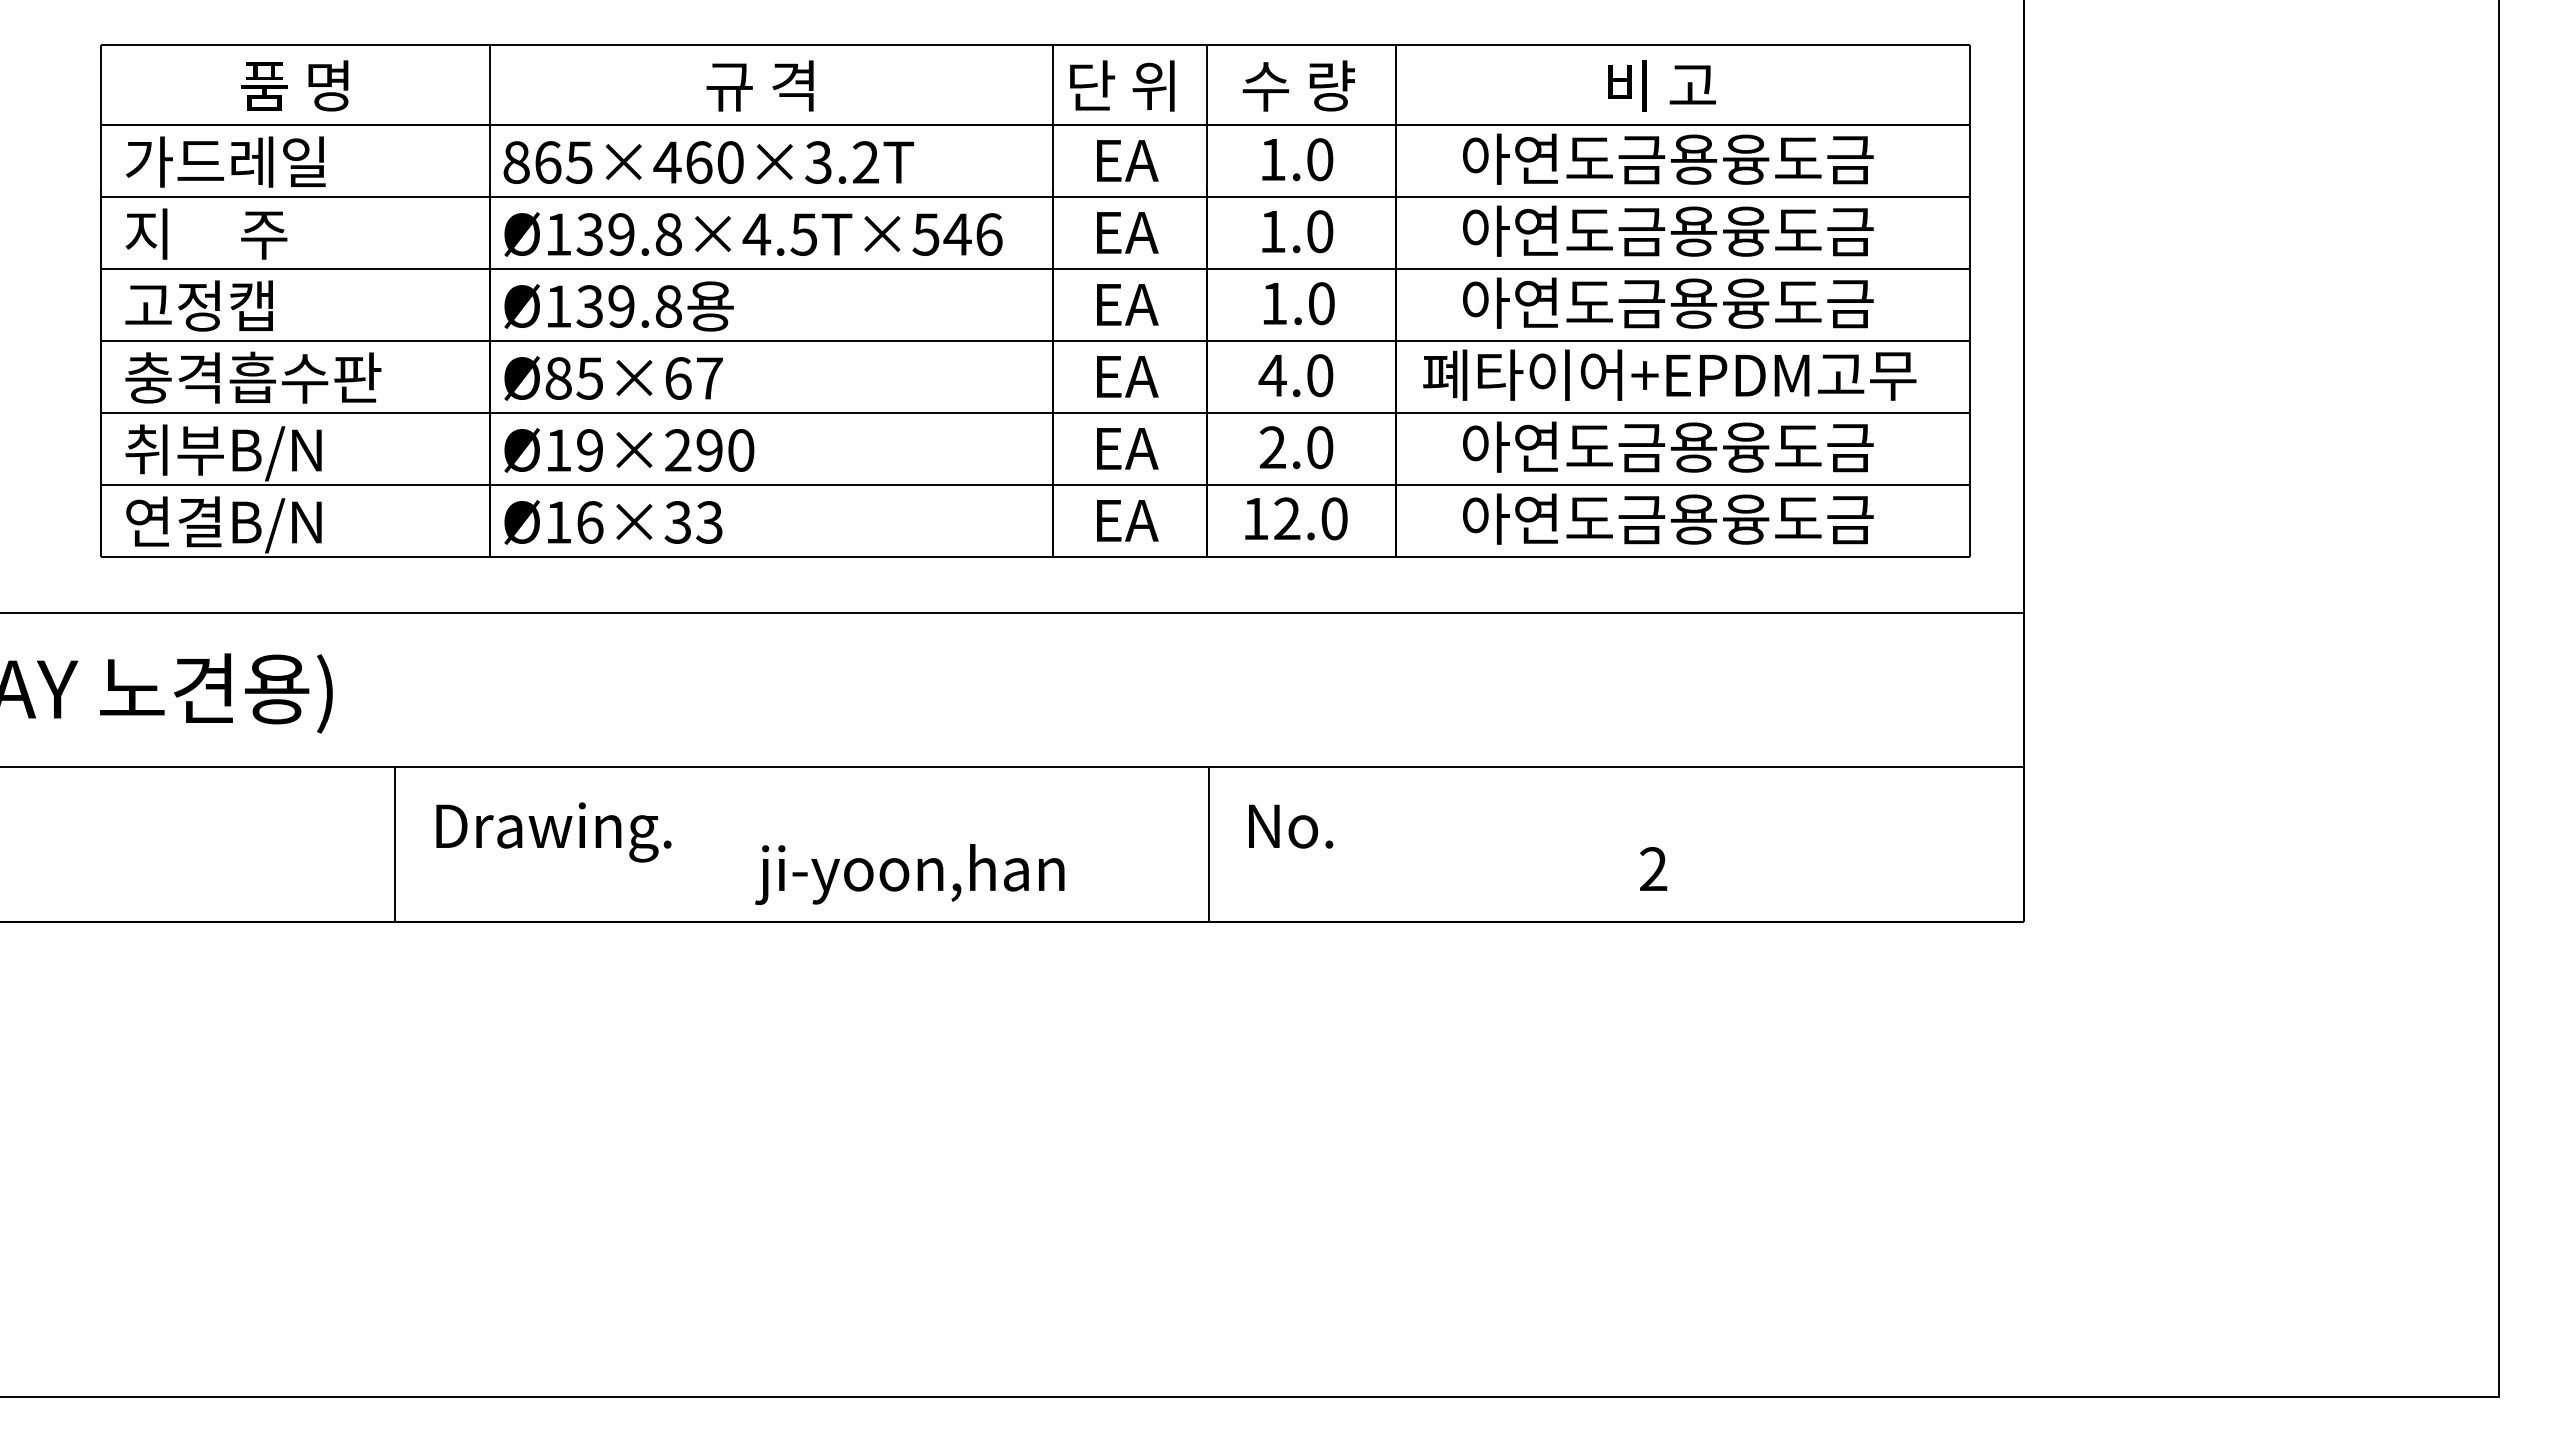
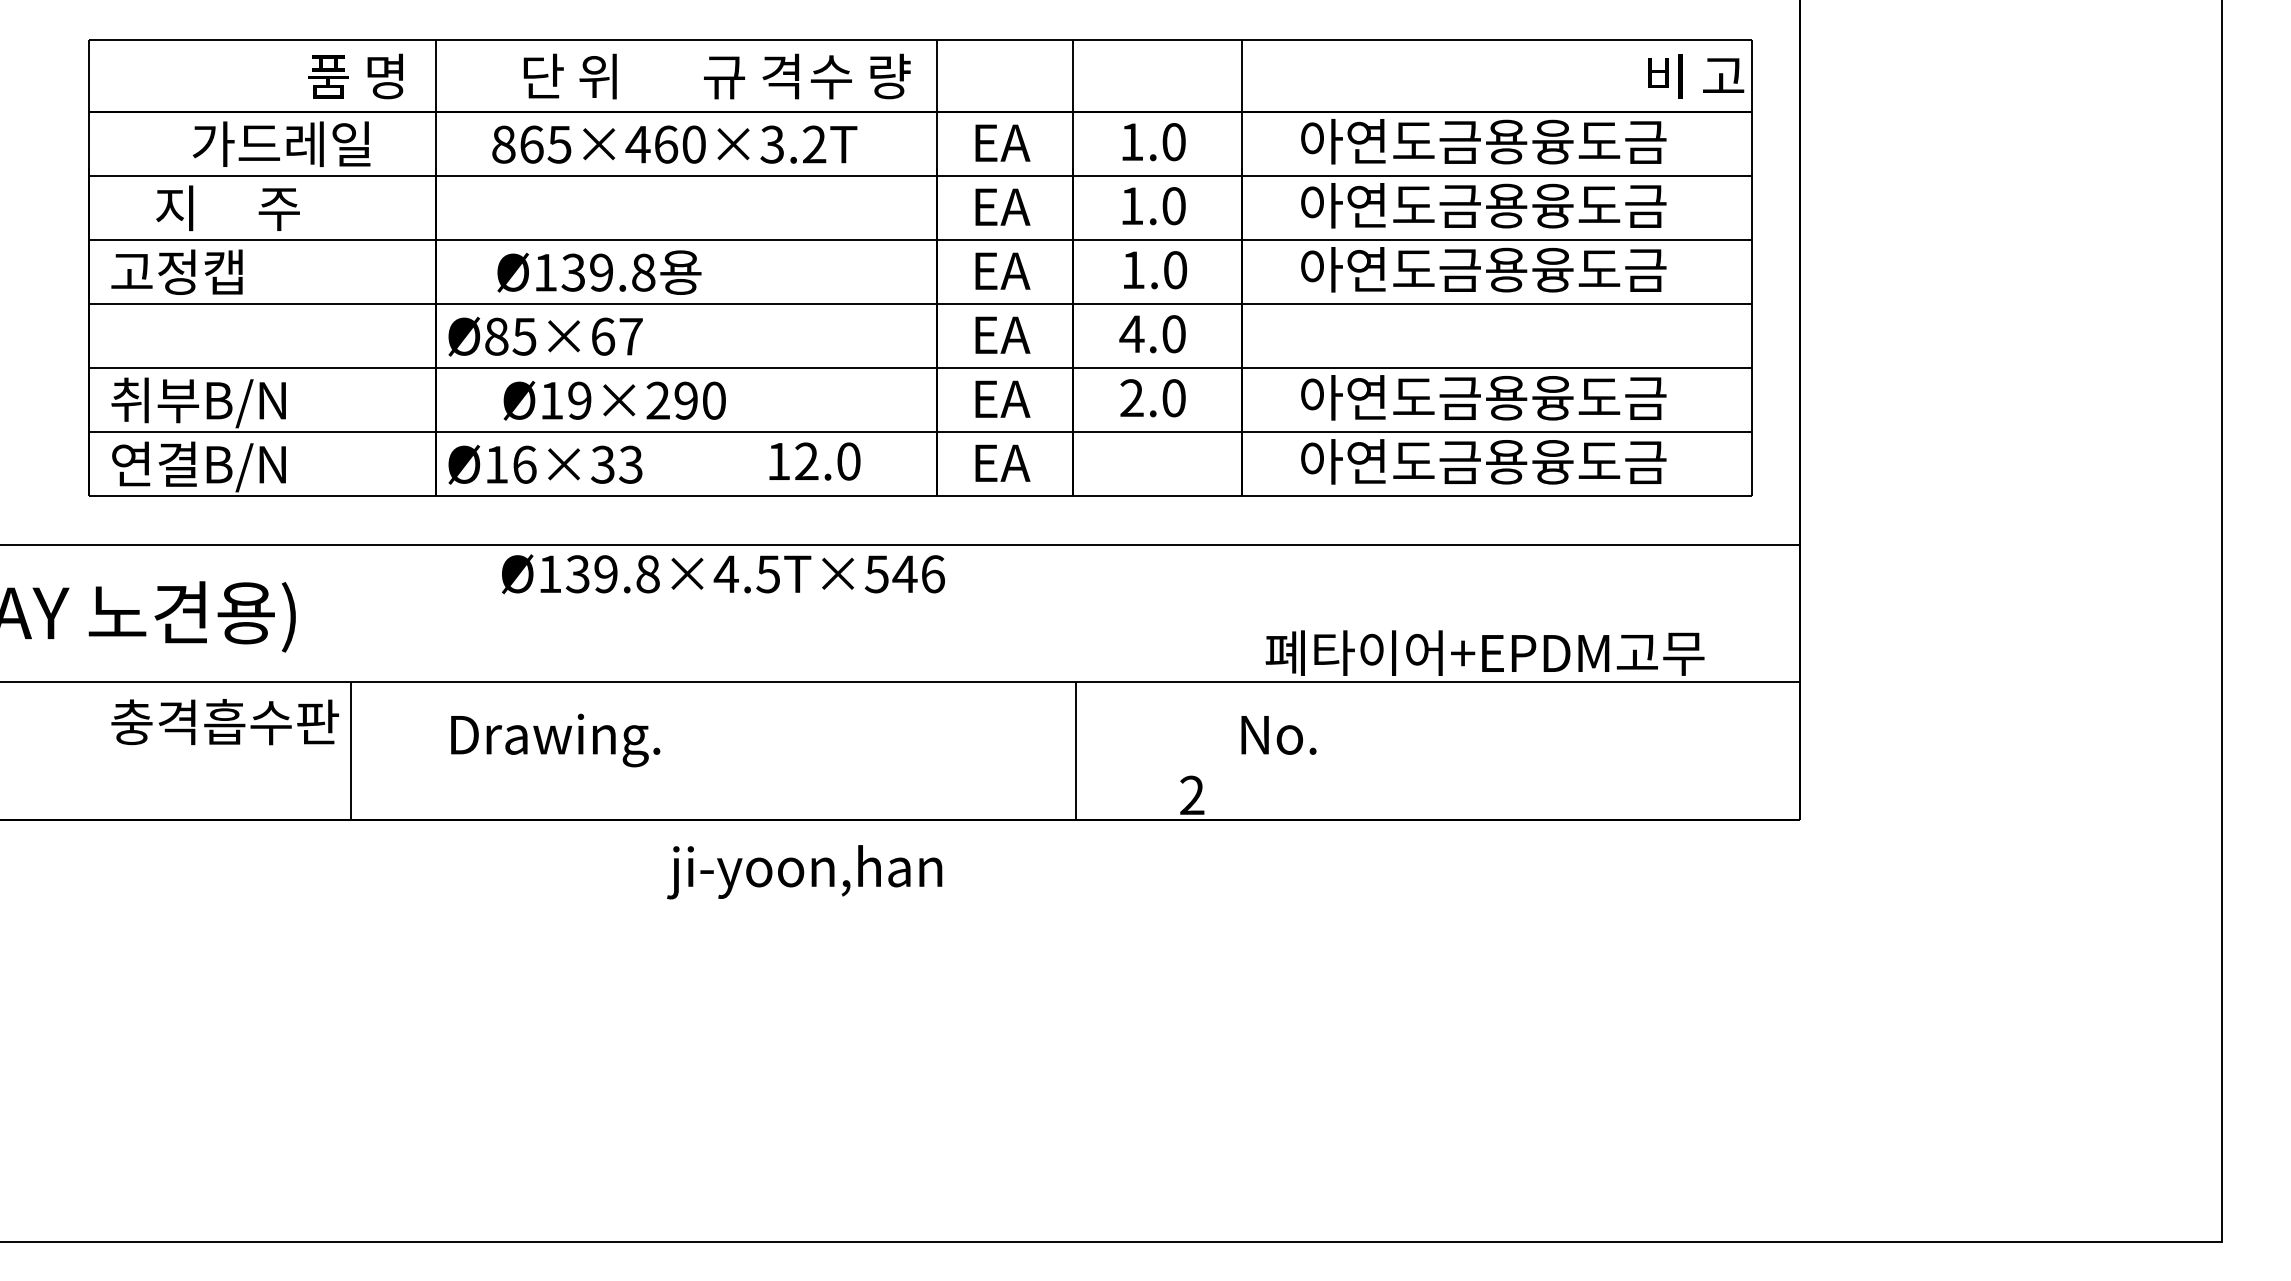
text: (294, 85) -> (355, 76), moved
text: (759, 85) -> (751, 76), moved
text: (1122, 85) -> (570, 76), moved
text: (1298, 85) -> (860, 76), moved
text: (1661, 85) -> (1695, 76), moved
text: (225, 161) -> (281, 143), moved
text: (708, 162) -> (674, 144), moved
text: (206, 233) -> (227, 207), moved
text: (753, 234) -> (723, 574), moved
text: (618, 306) -> (598, 272), moved
text: (1669, 374) -> (1484, 652), moved
text: (253, 377) -> (225, 721), moved
text: (629, 450) -> (614, 400), moved
text: (1296, 518) -> (815, 461), moved
text: (1291, 826) -> (1279, 735), moved
text: (553, 832) -> (555, 740), moved
text: (1653, 868) -> (1192, 794), moved
text: (909, 874) -> (804, 872), moved

